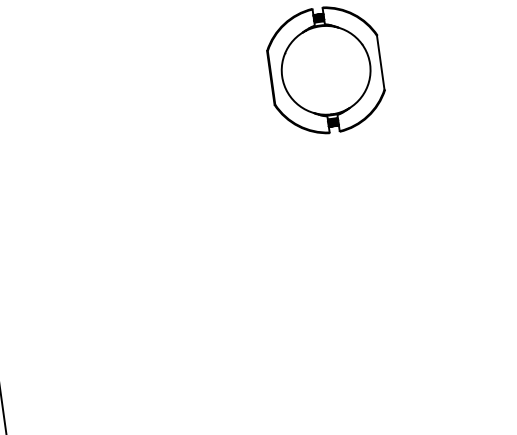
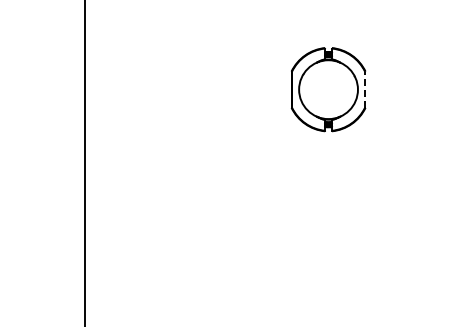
line: (381, 62) -> (365, 89), solid -> dashed

